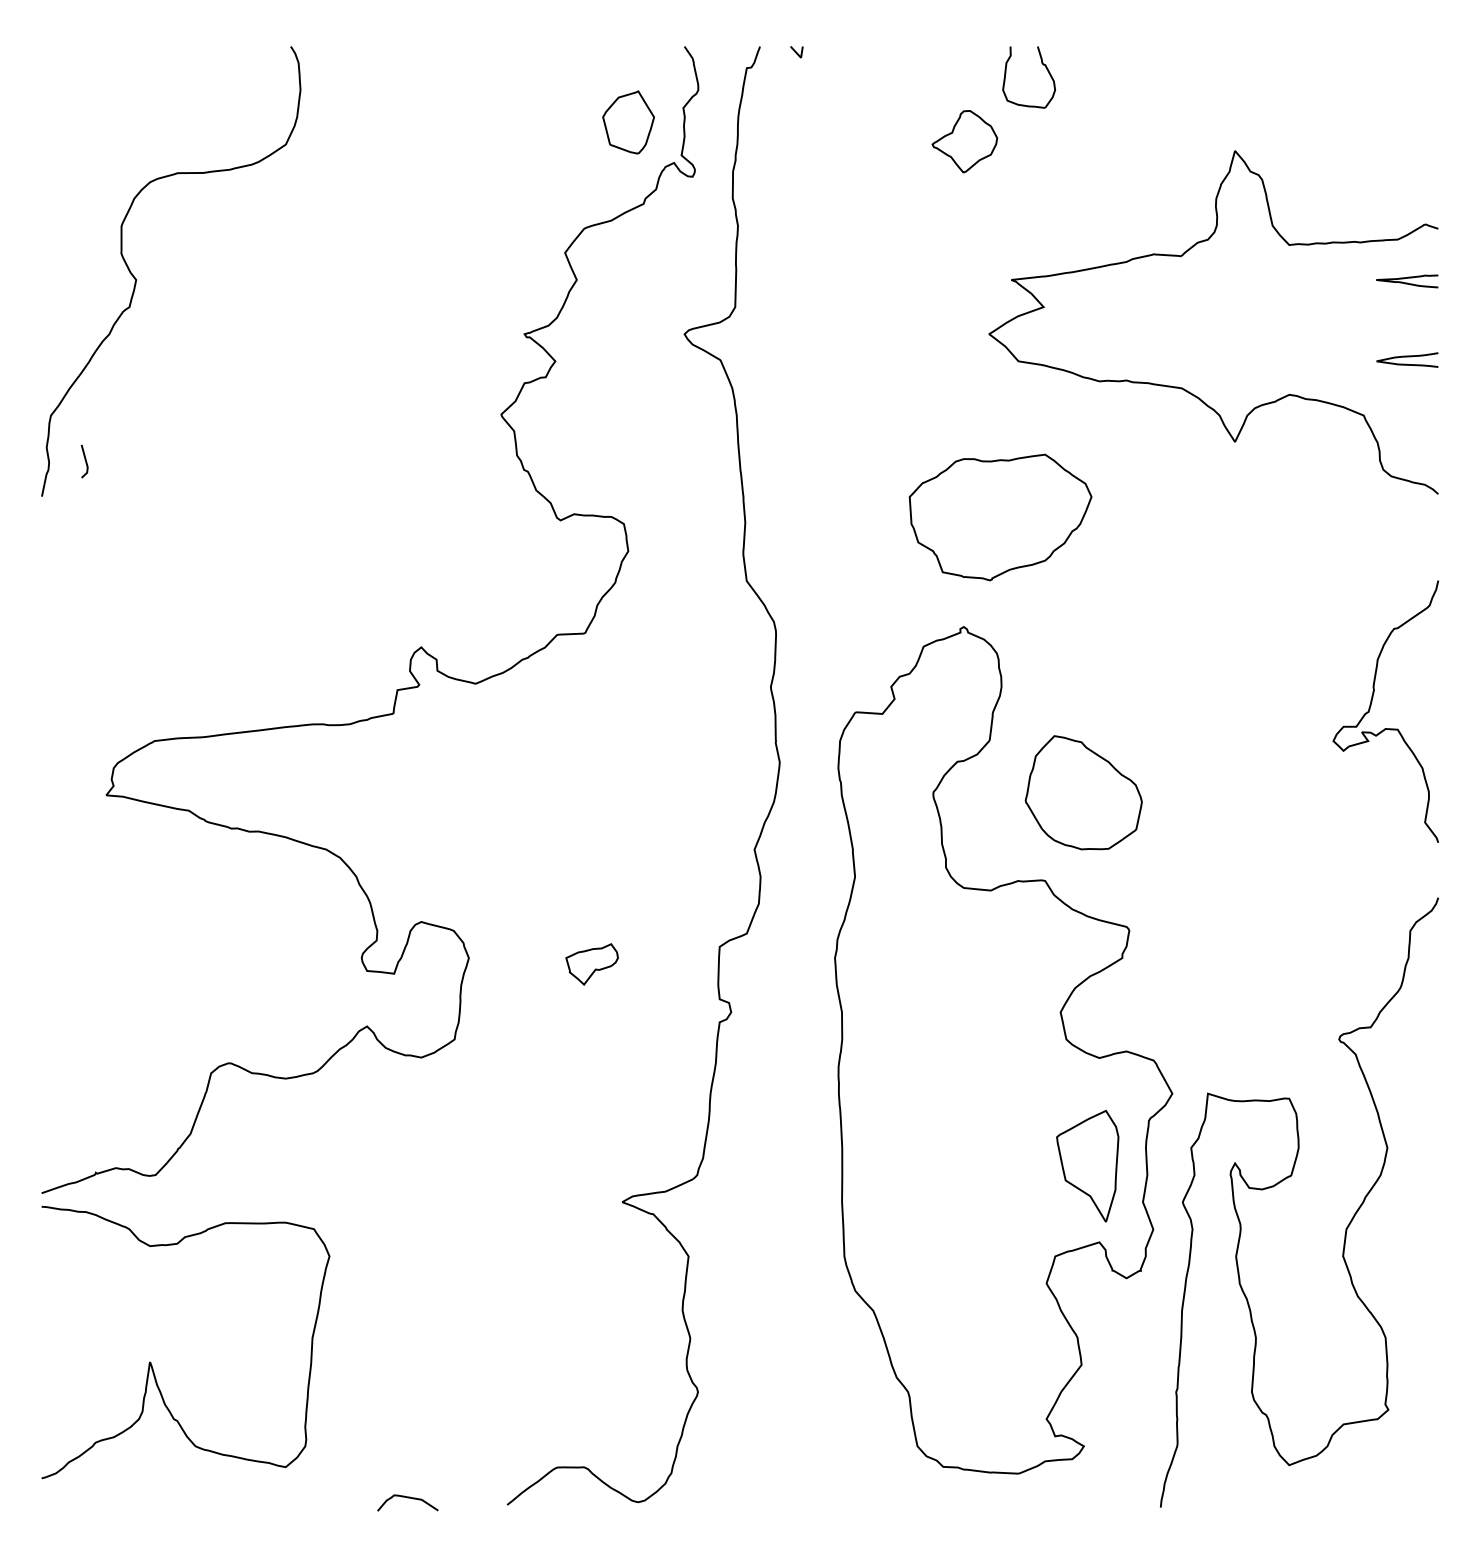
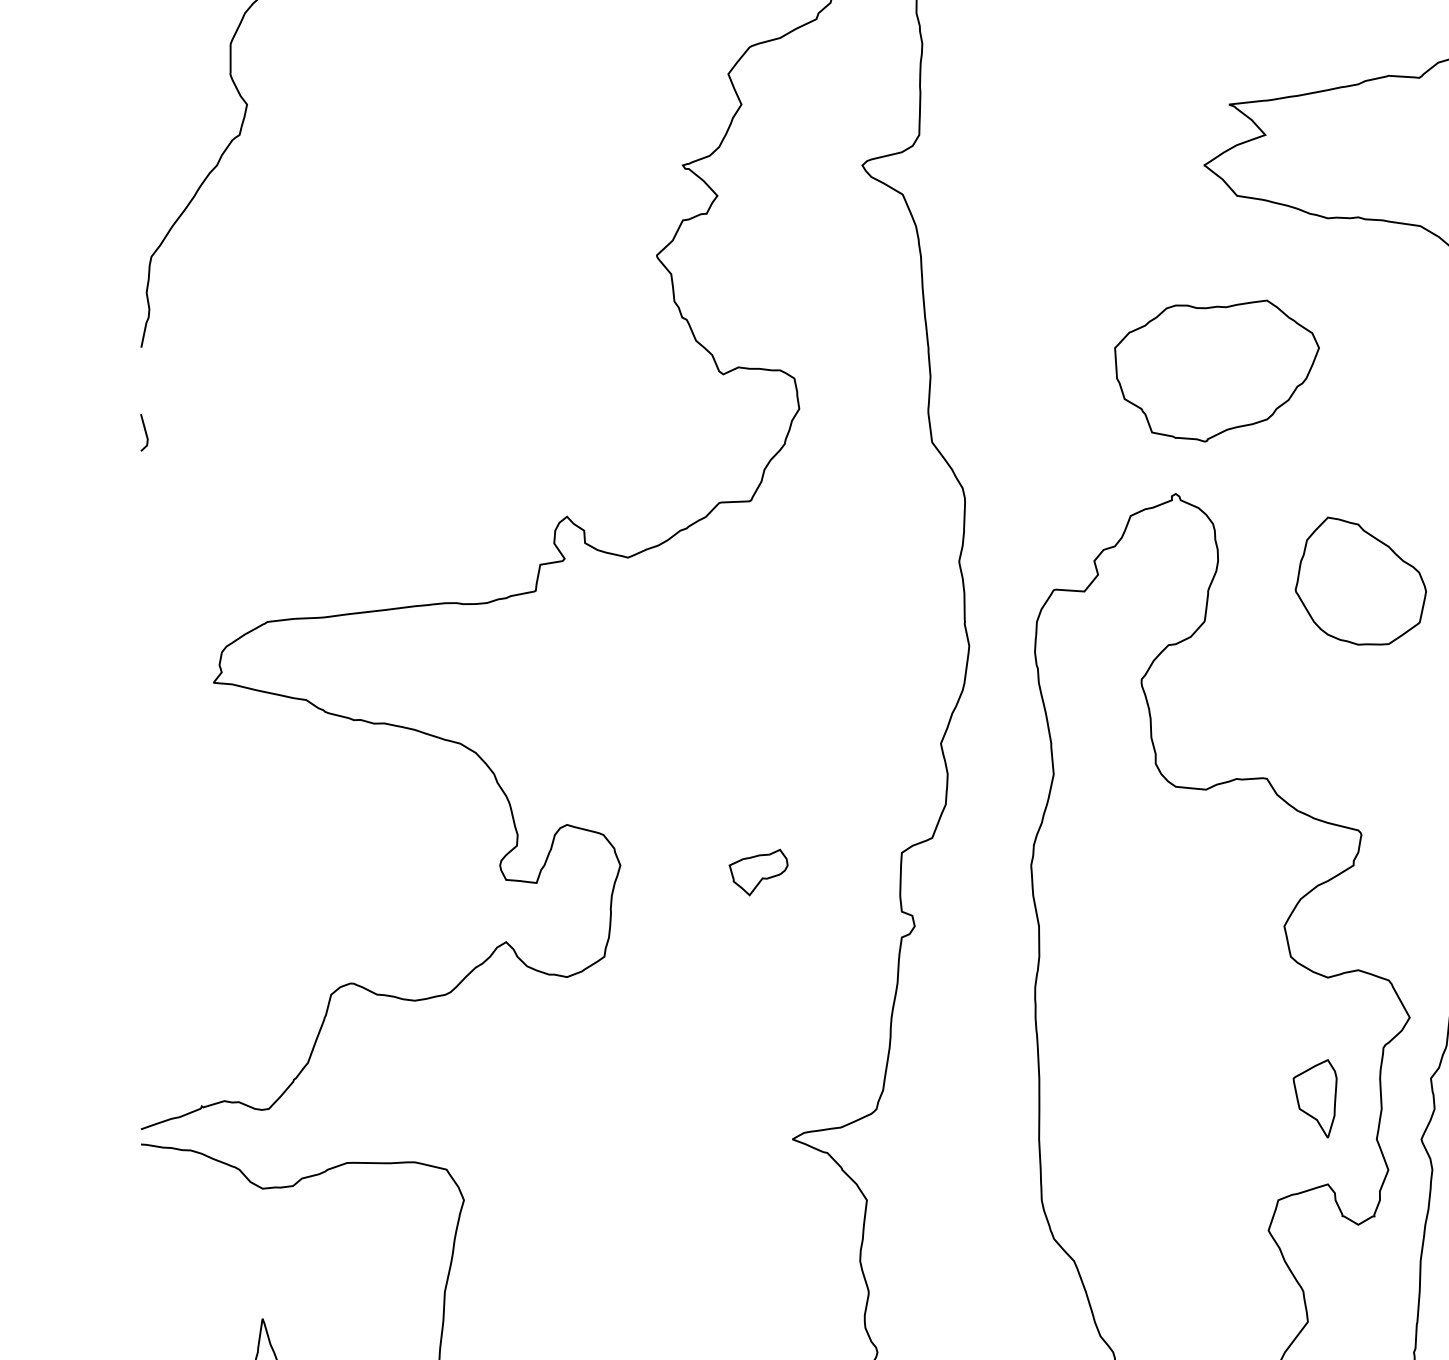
line: (84, 460) -> (144, 431), moved
part: (1083, 792) -> (1360, 580), moved
part: (1088, 1165) -> (1315, 1098), size x0.62

